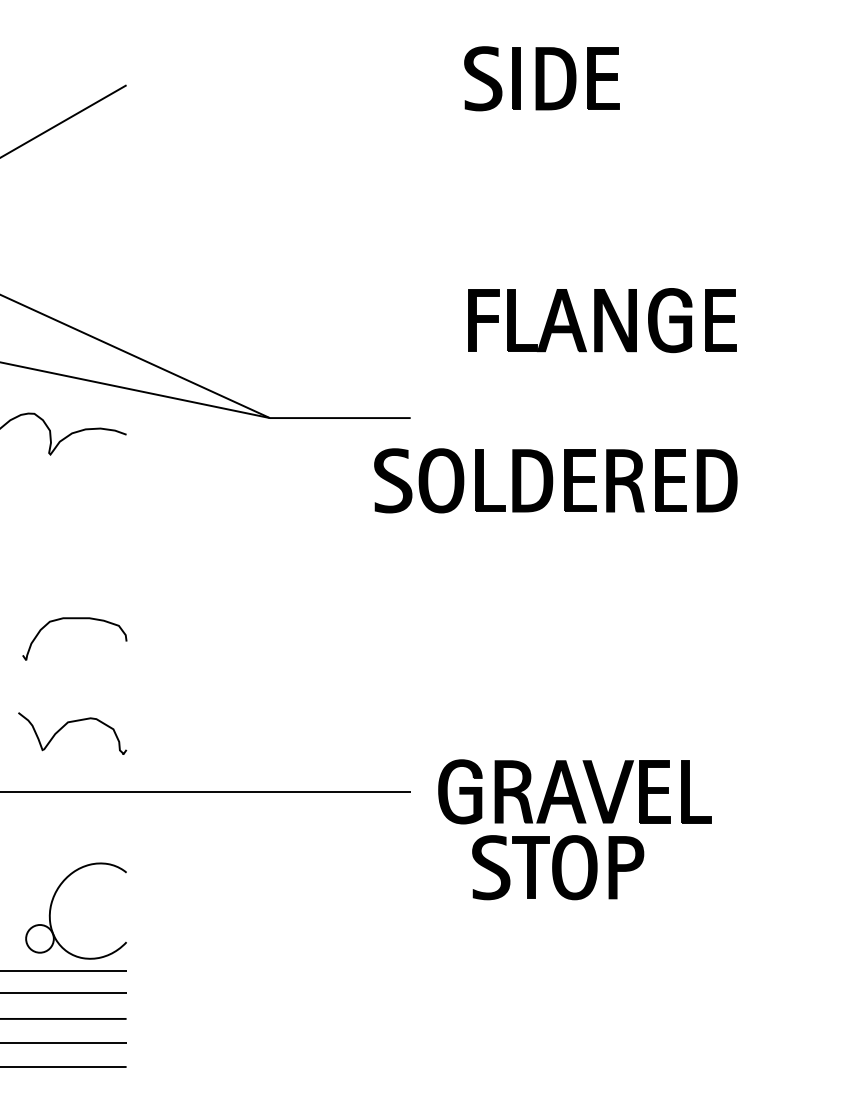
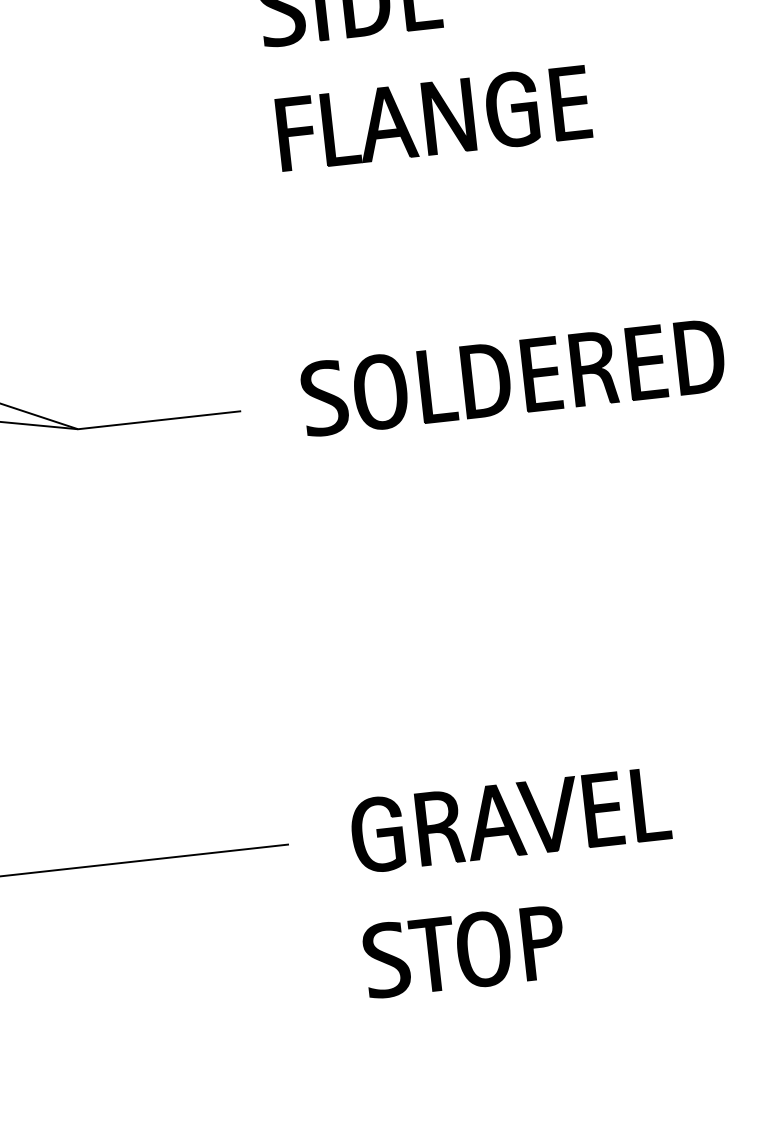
part: (602, 320) -> (433, 118), moved
part: (555, 480) -> (512, 377), moved
part: (574, 791) -> (510, 819), moved
part: (558, 867) -> (464, 951), moved

